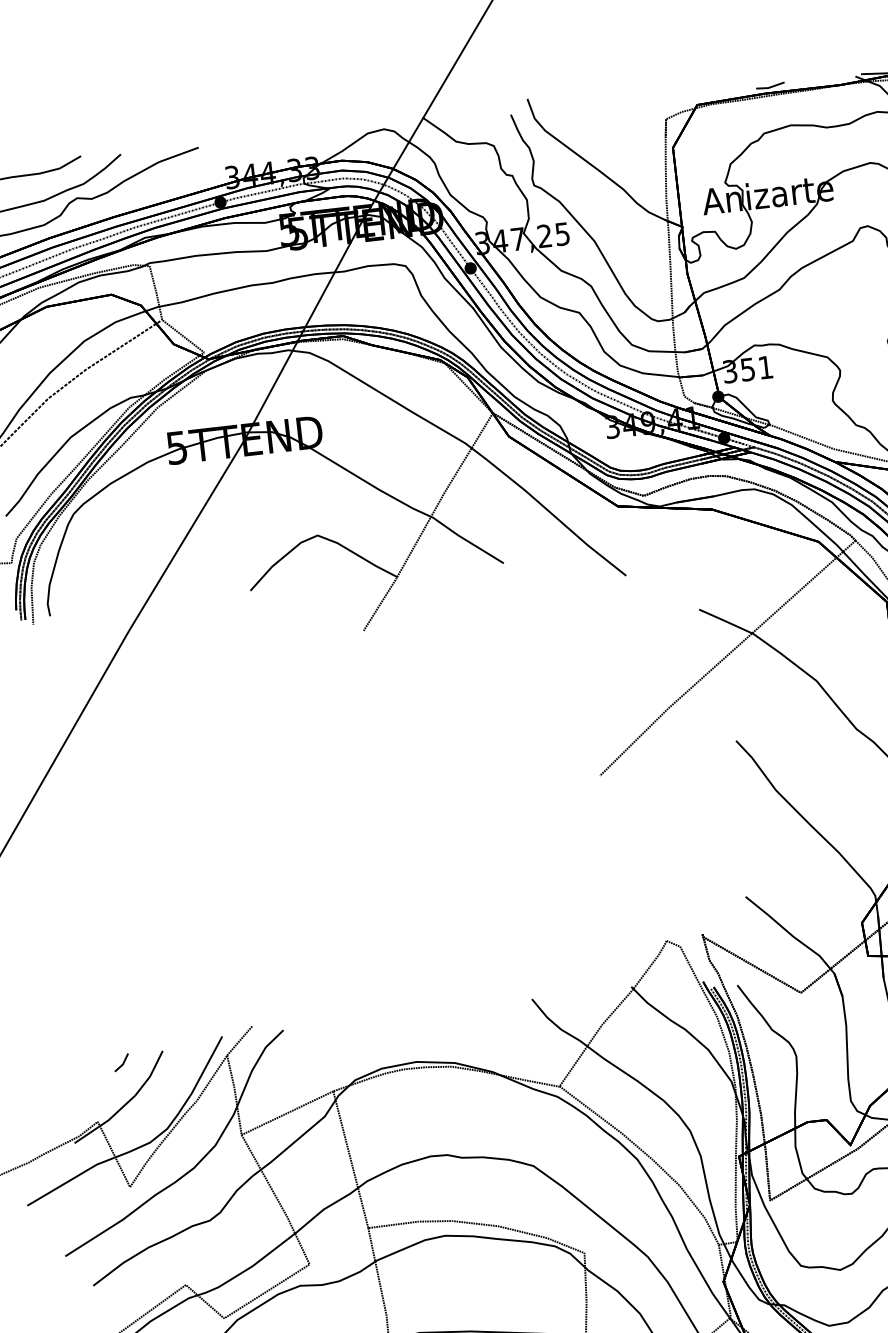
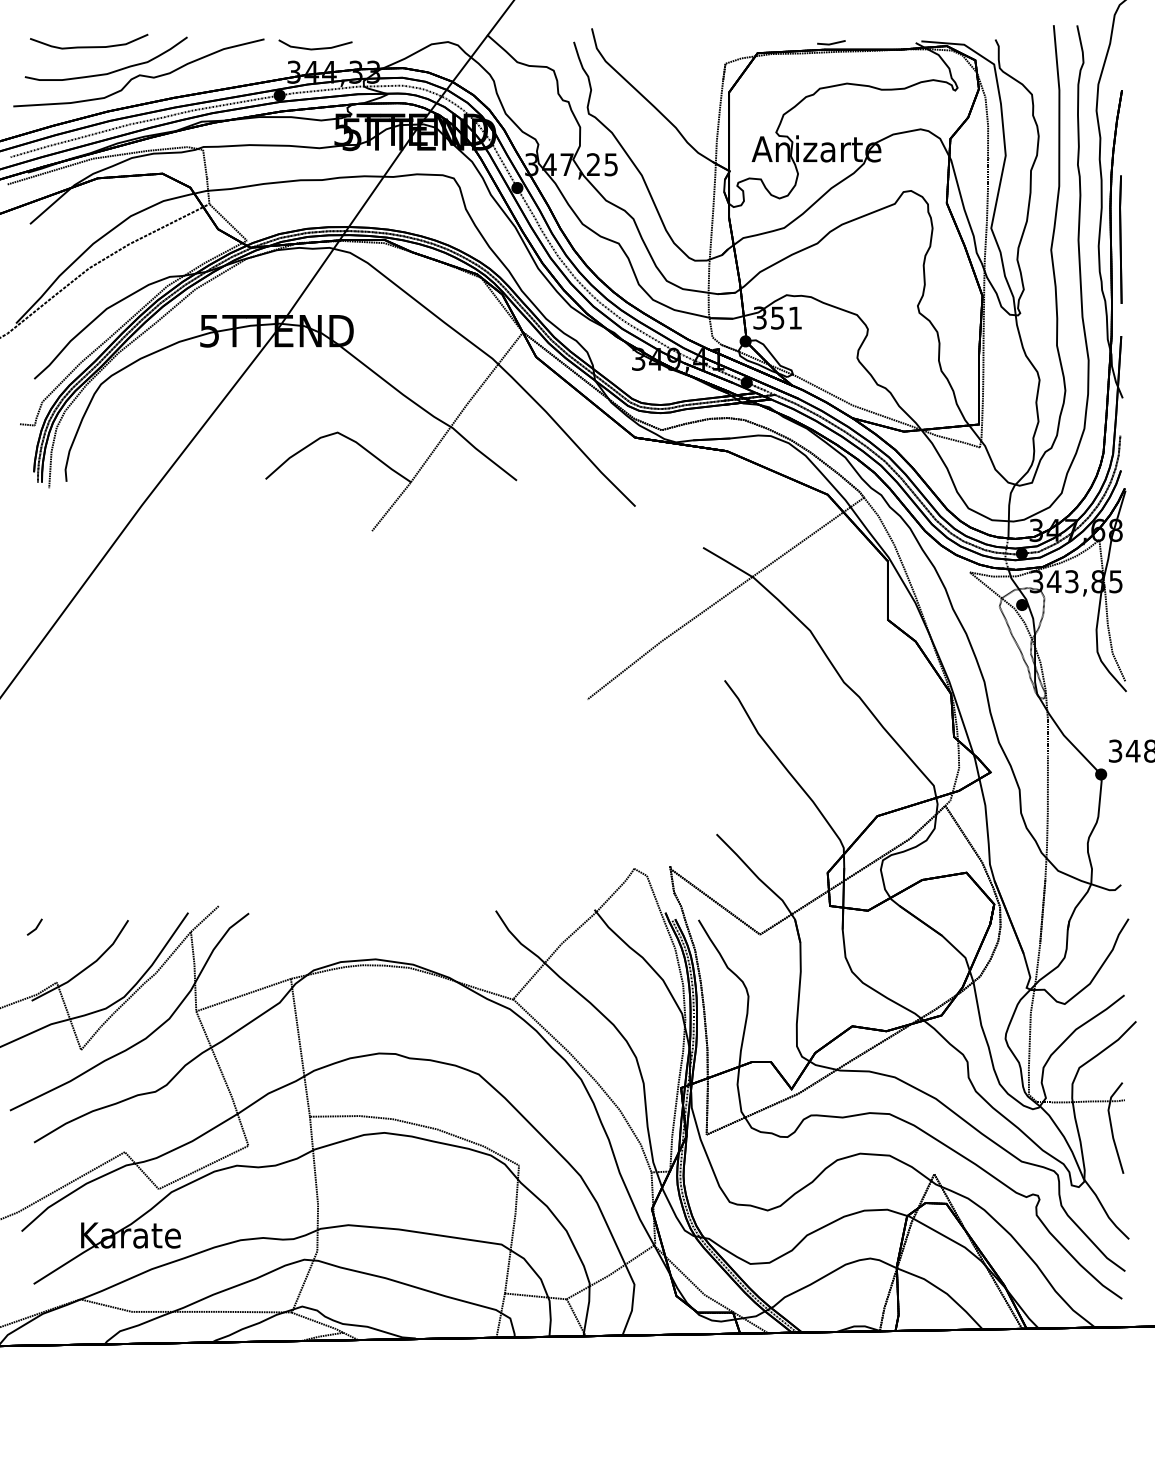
line: (251, 151) -> (315, 48), added
line: (122, 1062) -> (35, 927), moved

